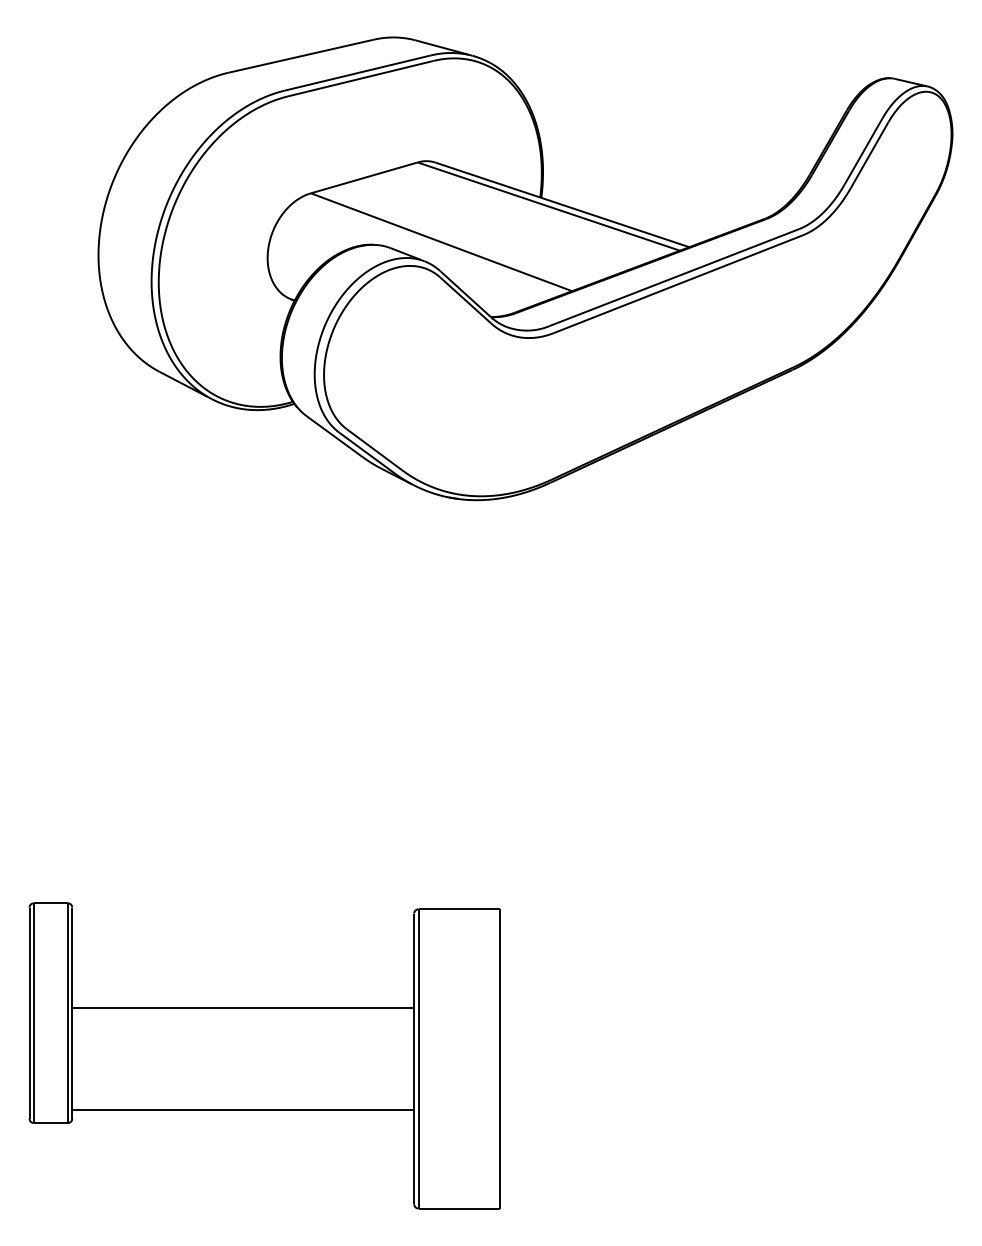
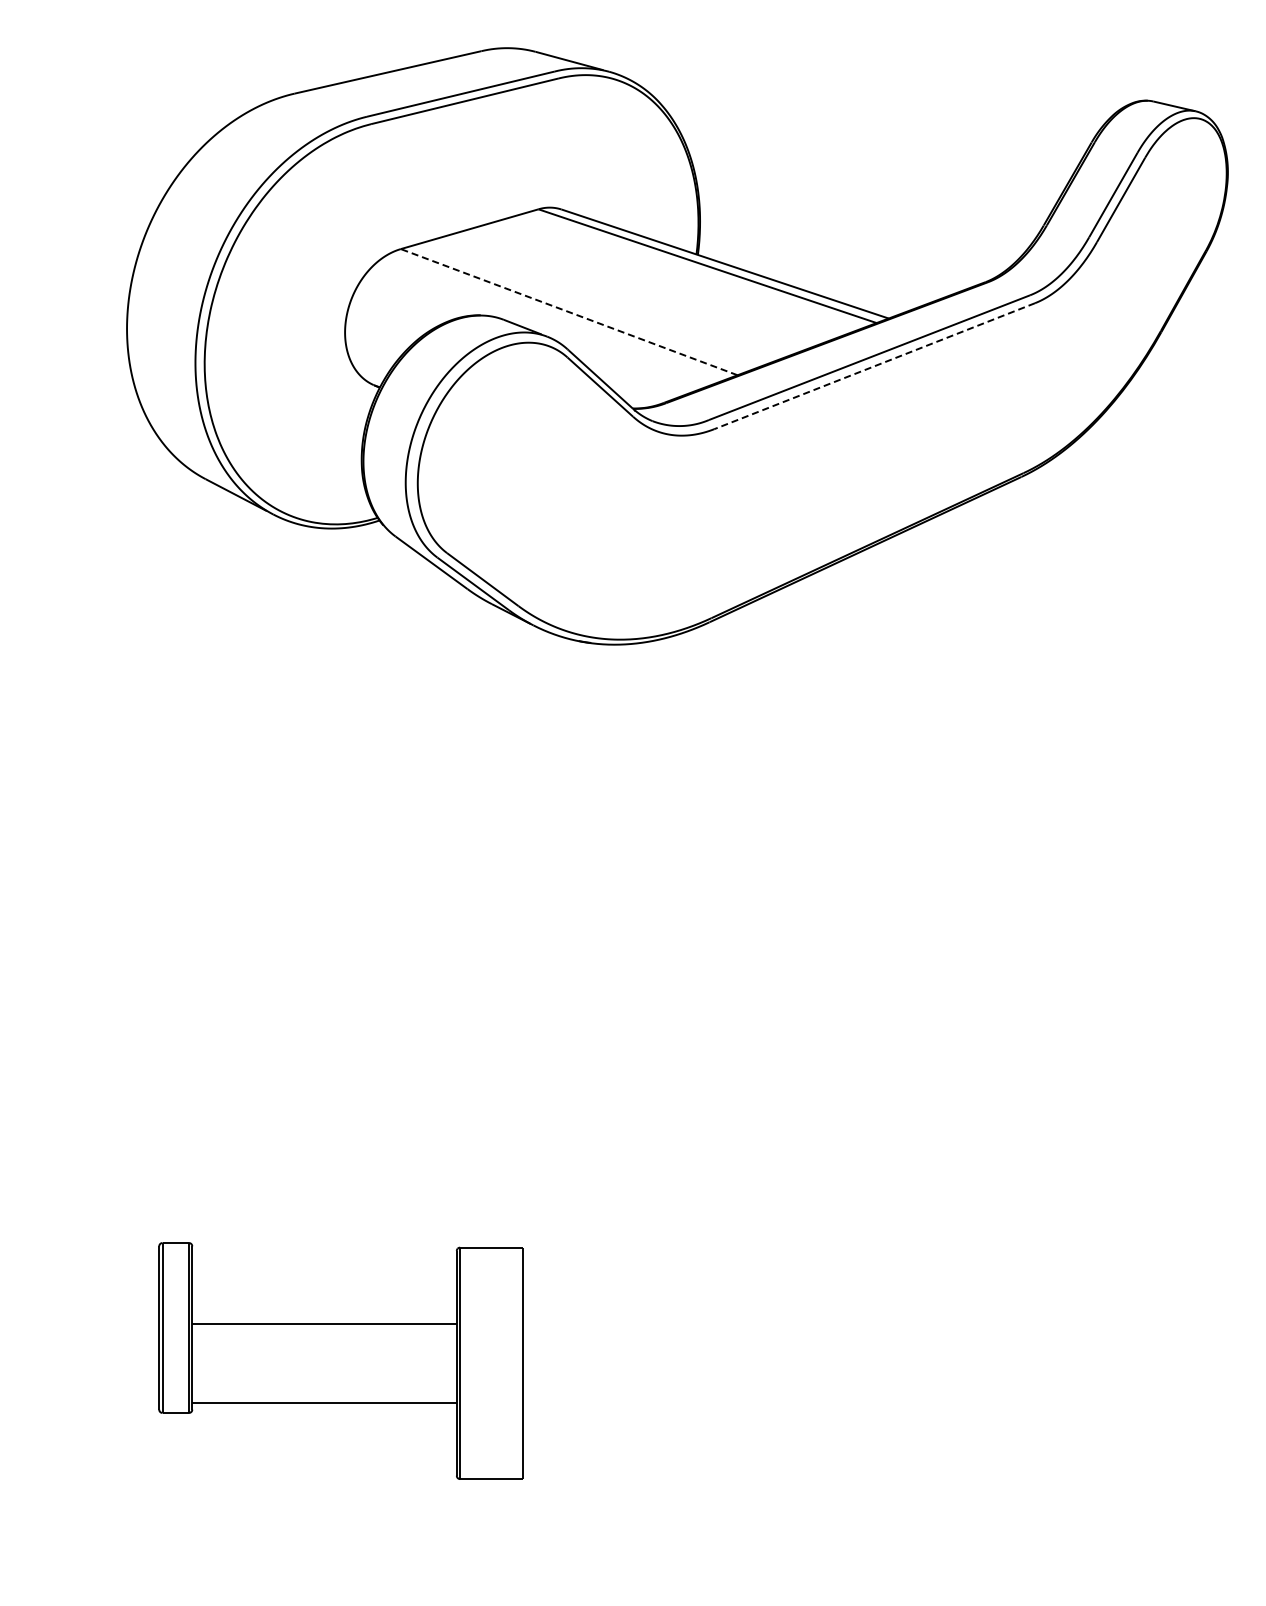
line: (441, 242) -> (569, 312), solid -> dashed
line: (678, 284) -> (874, 366), solid -> dashed
part: (264, 1055) -> (340, 1360), size x0.6

